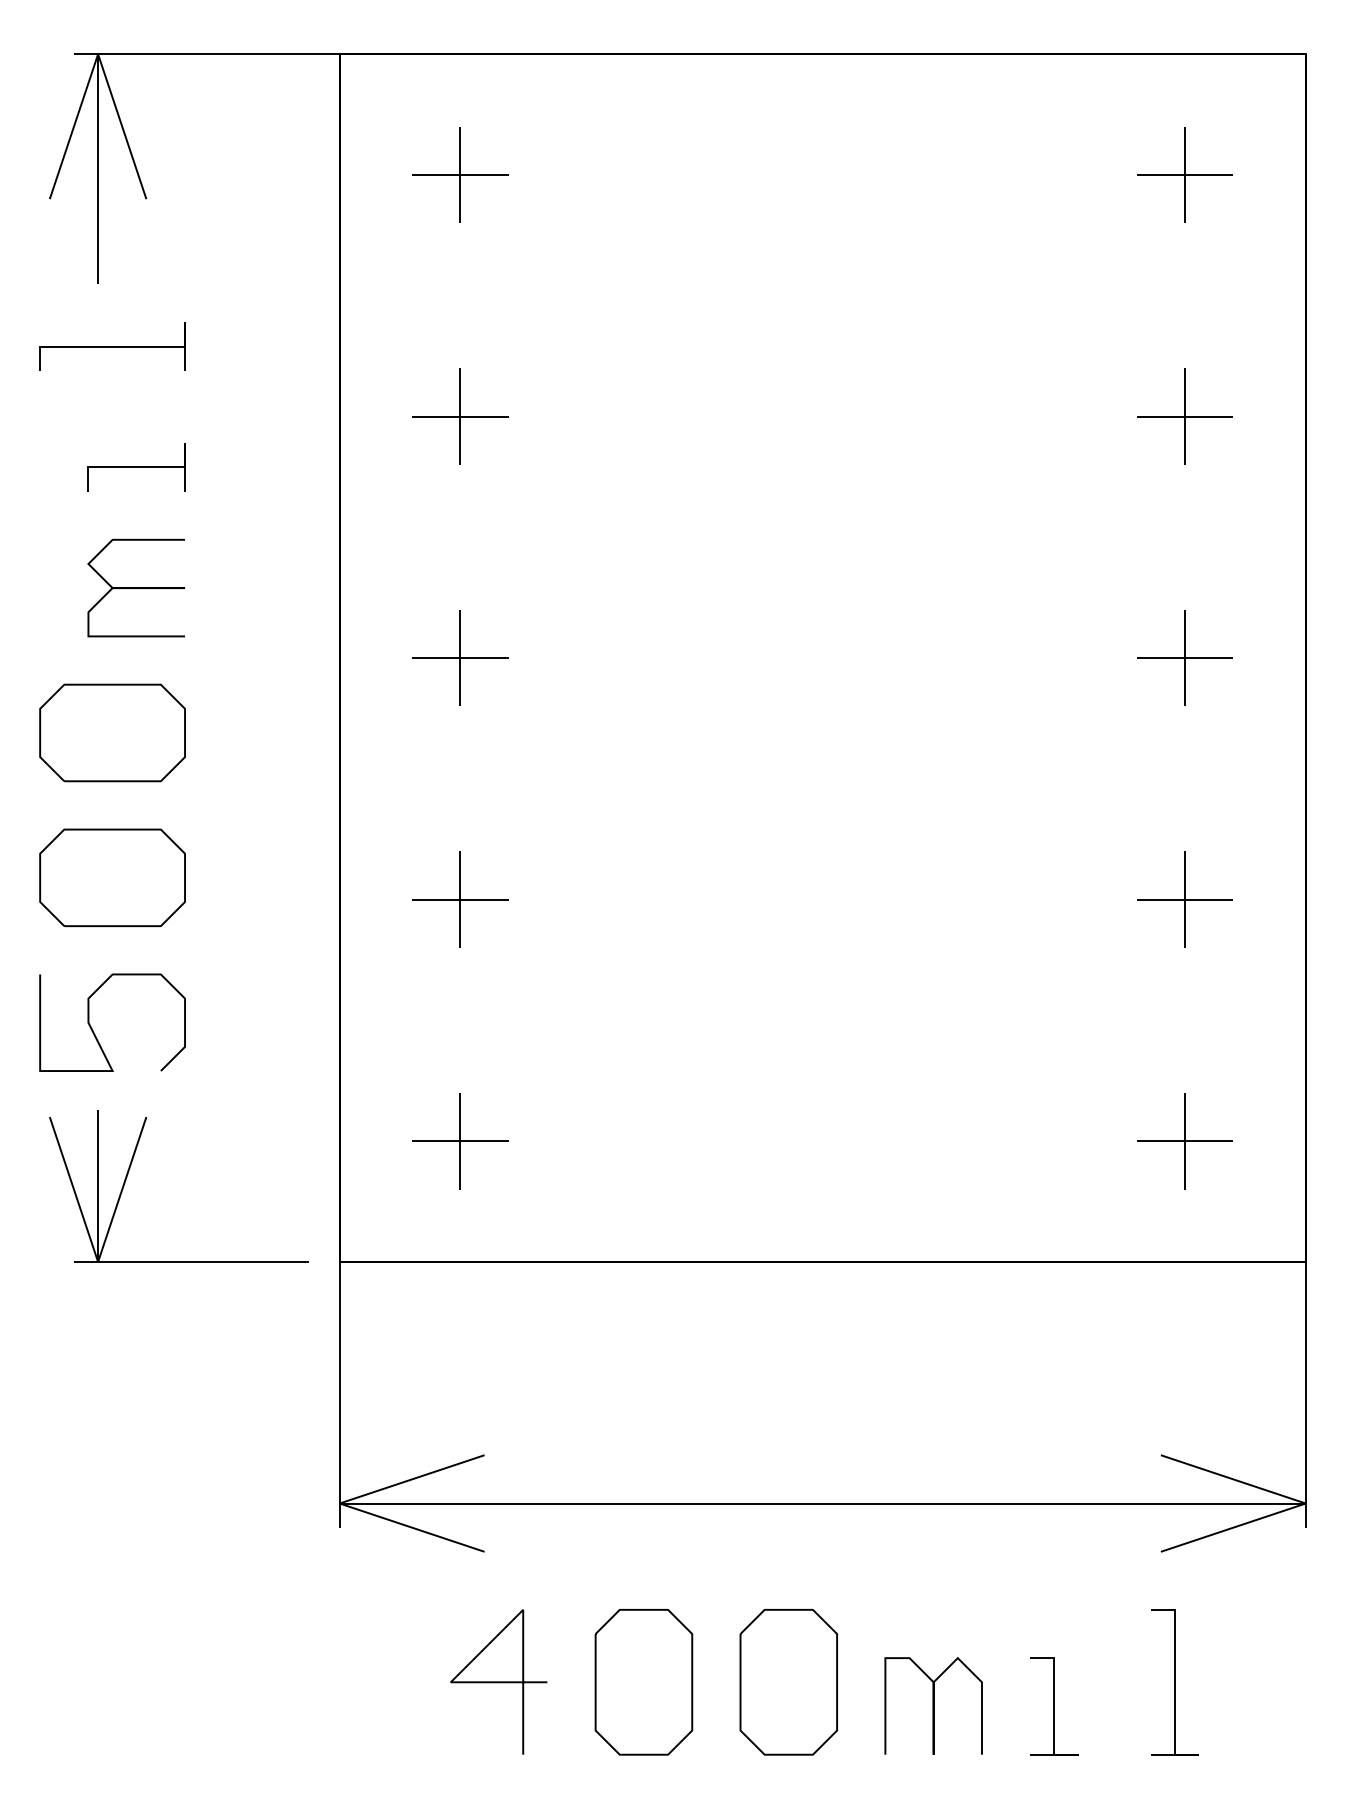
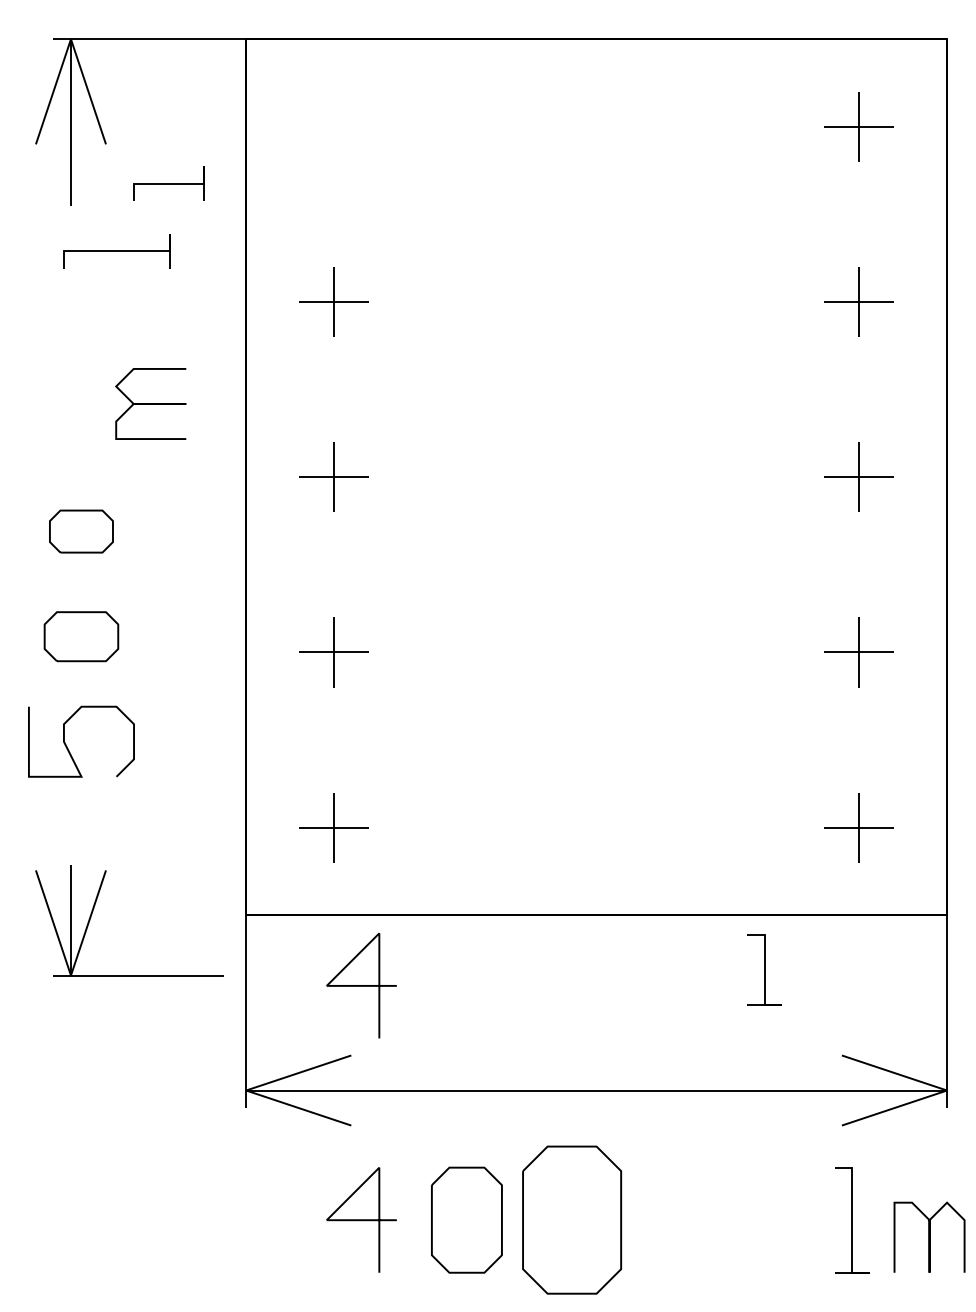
part: (460, 174) -> (333, 126), removed
line: (112, 346) -> (116, 251), moved
line: (136, 467) -> (168, 183), moved
curve: (135, 587) -> (150, 403), moved
part: (112, 732) -> (81, 531), size x0.6
part: (112, 877) -> (81, 636), size x0.7
part: (129, 1171) -> (93, 909), moved
line: (498, 1358) -> (361, 985), added
part: (788, 1682) -> (571, 1220), size x1.4
curve: (933, 1705) -> (929, 1237), moved
line: (1054, 1706) -> (764, 970), moved

